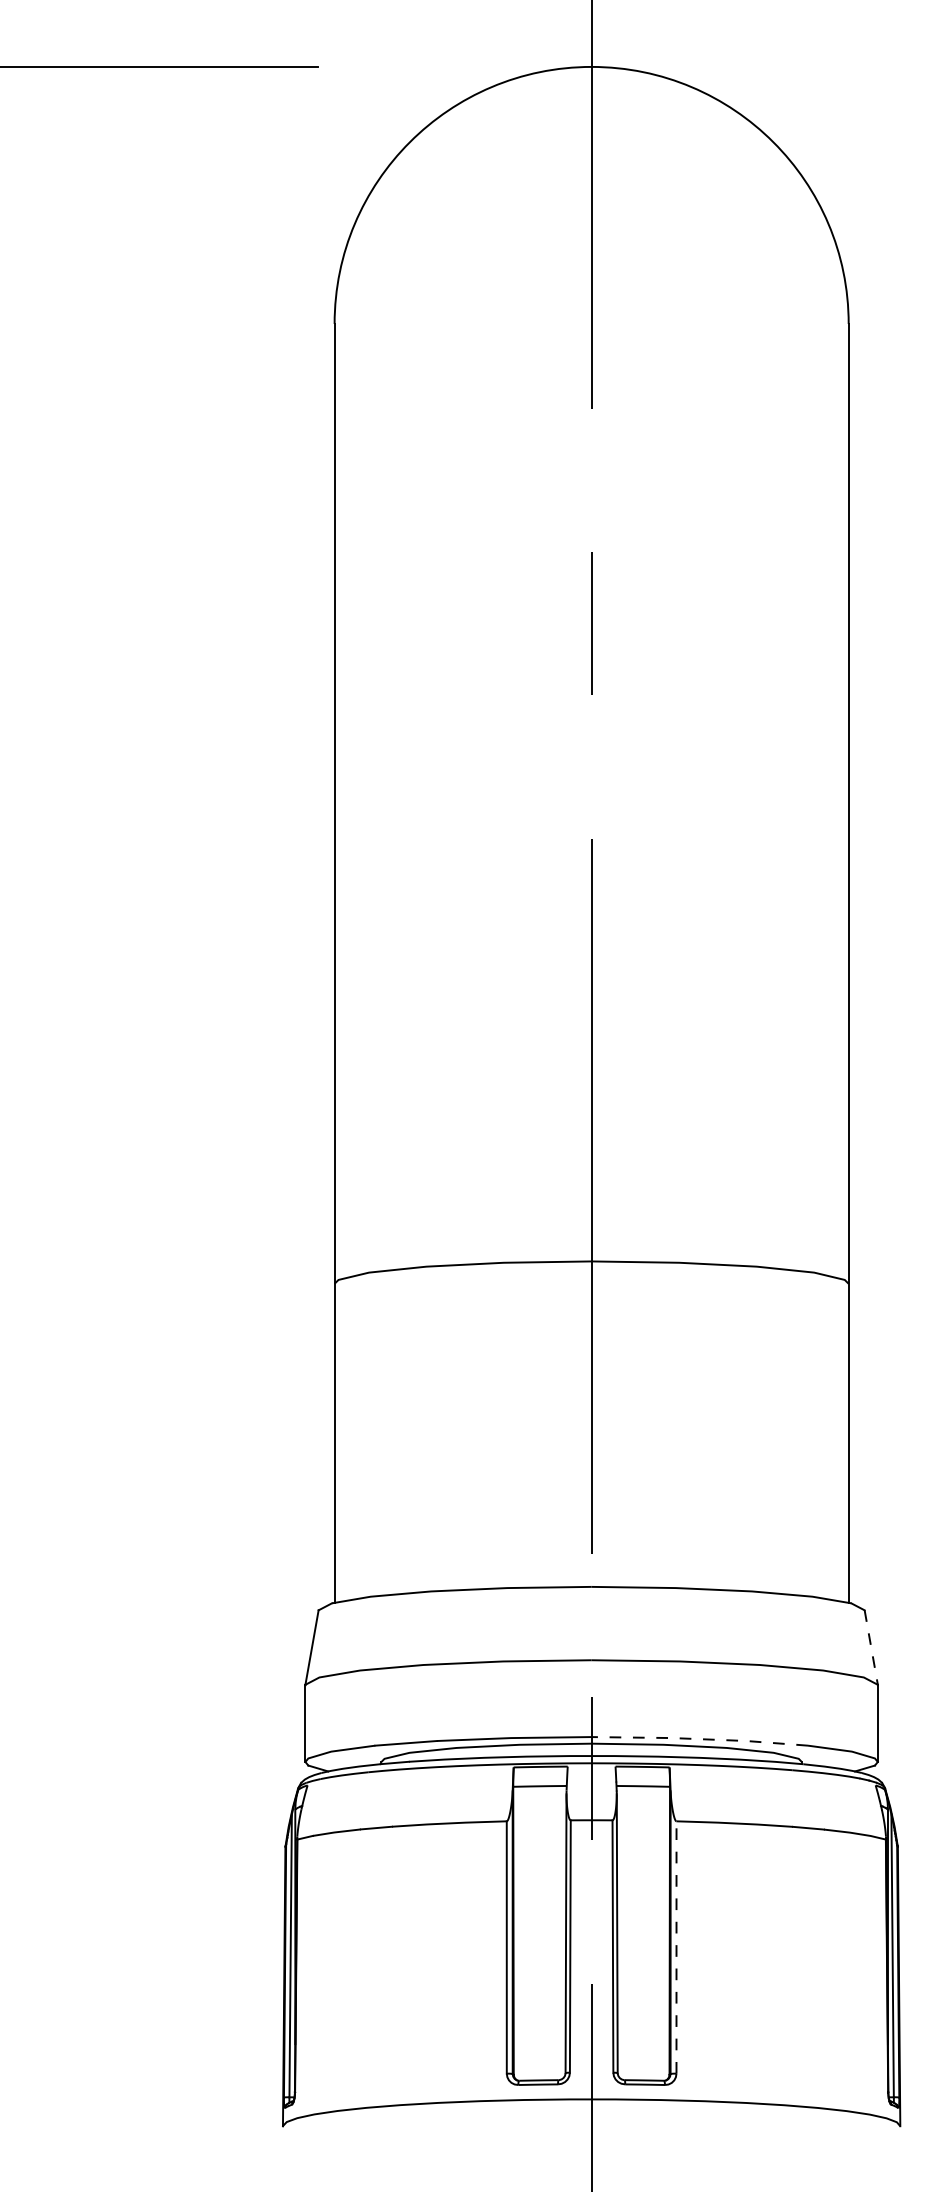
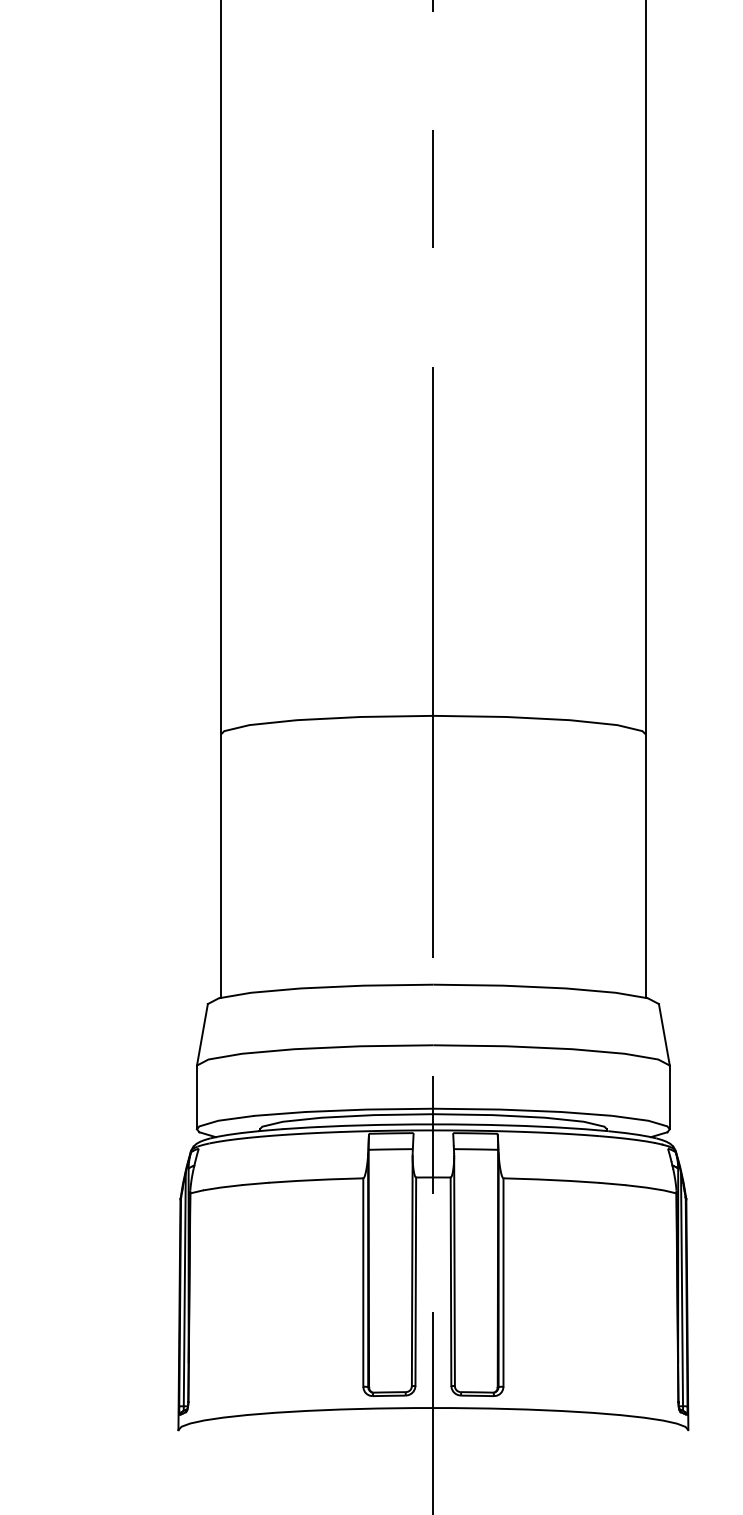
line: (871, 1647) -> (664, 1034), dashed -> solid
line: (699, 1739) -> (522, 1110), dashed -> solid
line: (676, 1946) -> (503, 1281), dashed -> solid

